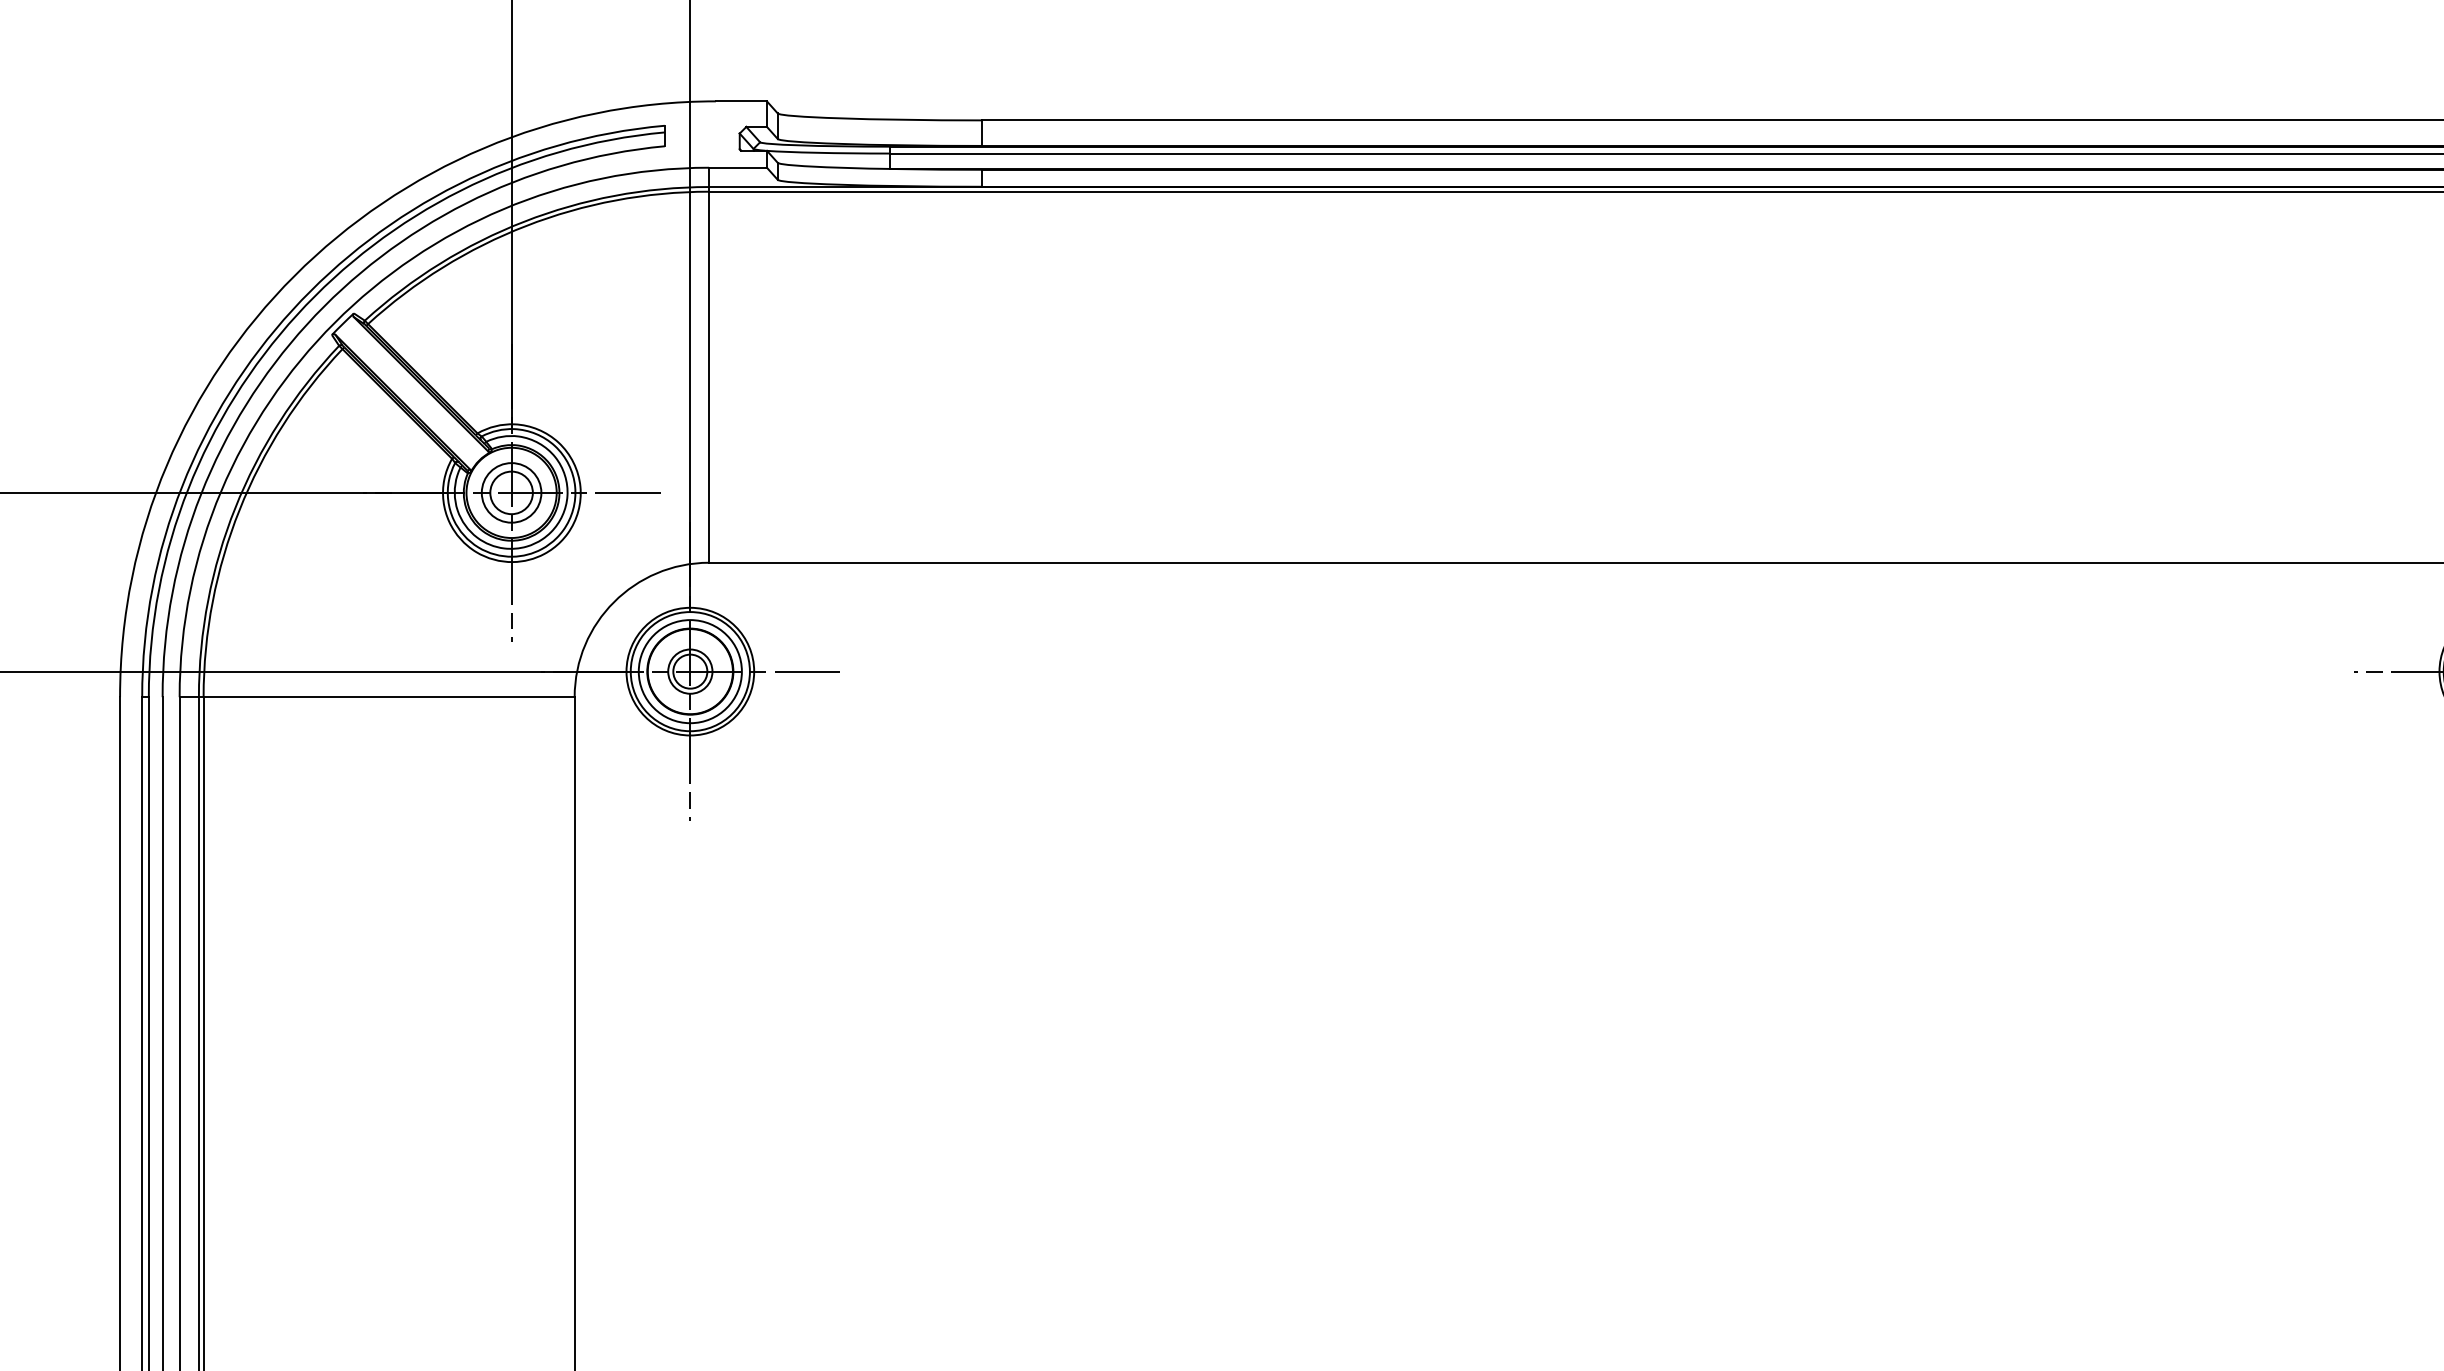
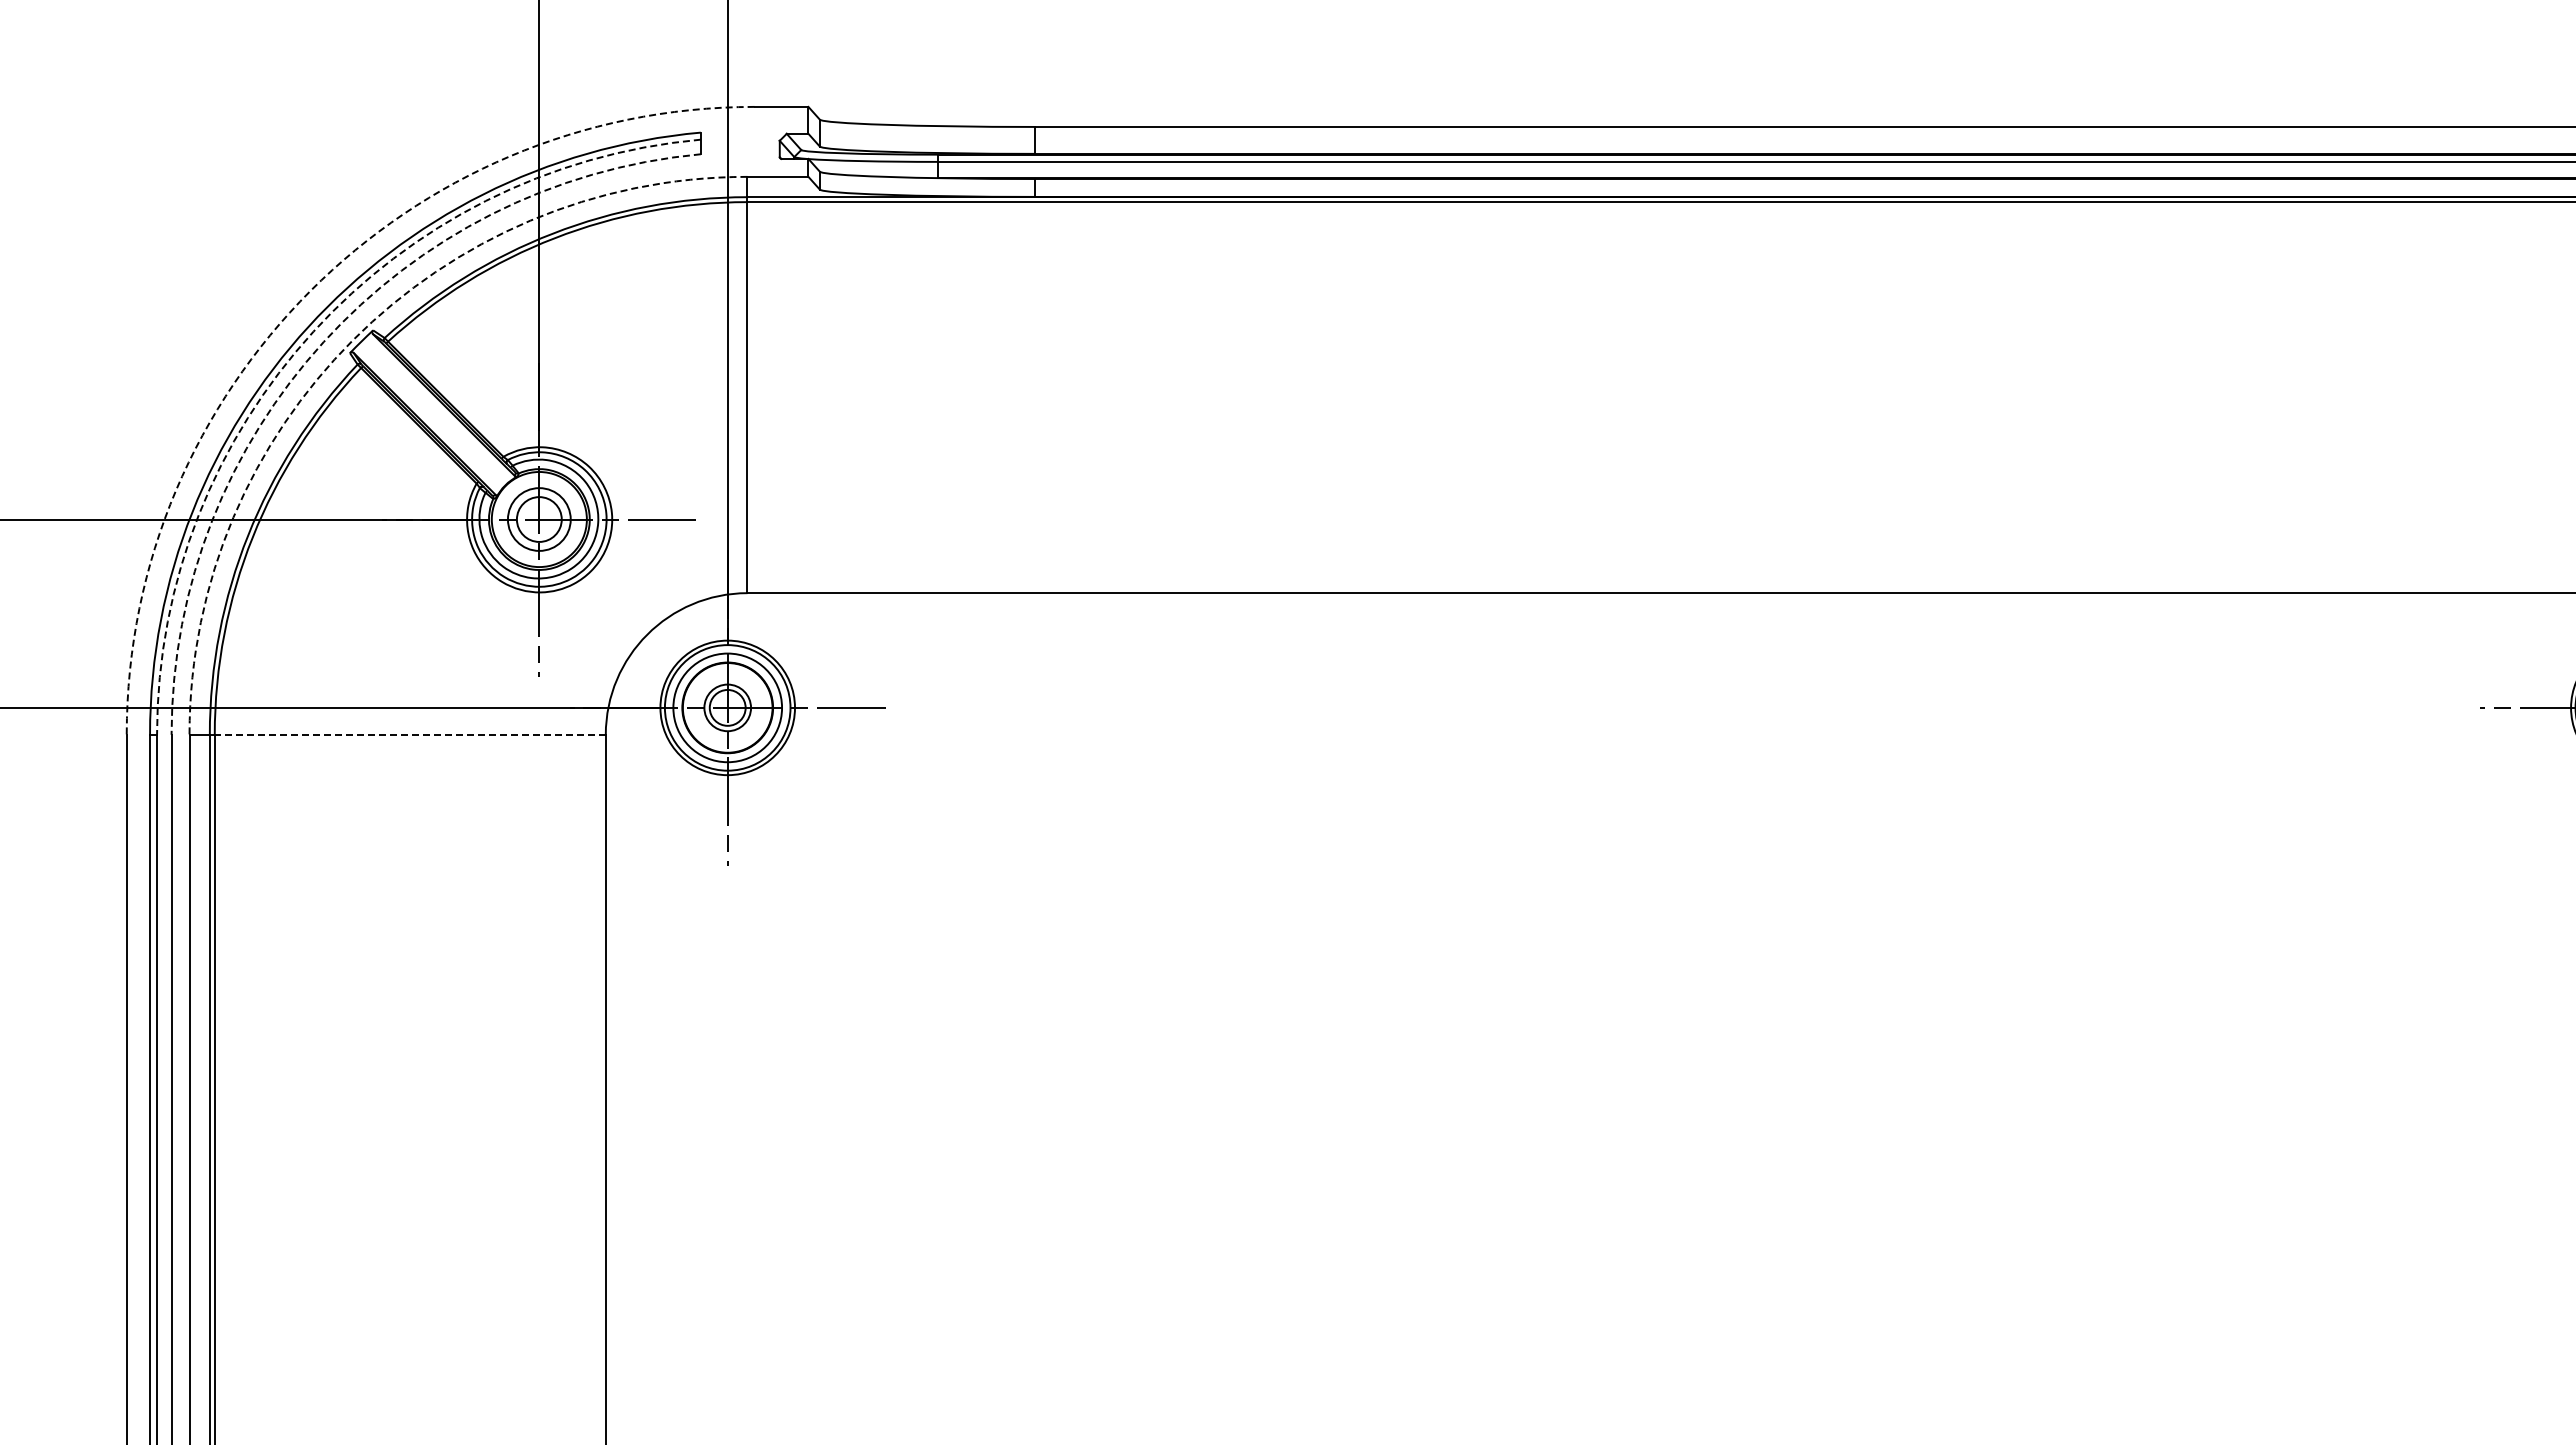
arc: (294, 275) -> (310, 290), solid -> dashed
arc: (297, 314) -> (313, 331), solid -> dashed
arc: (334, 323) -> (352, 340), solid -> dashed
arc: (306, 324) -> (323, 342), solid -> dashed
line: (389, 696) -> (410, 734), solid -> dashed

